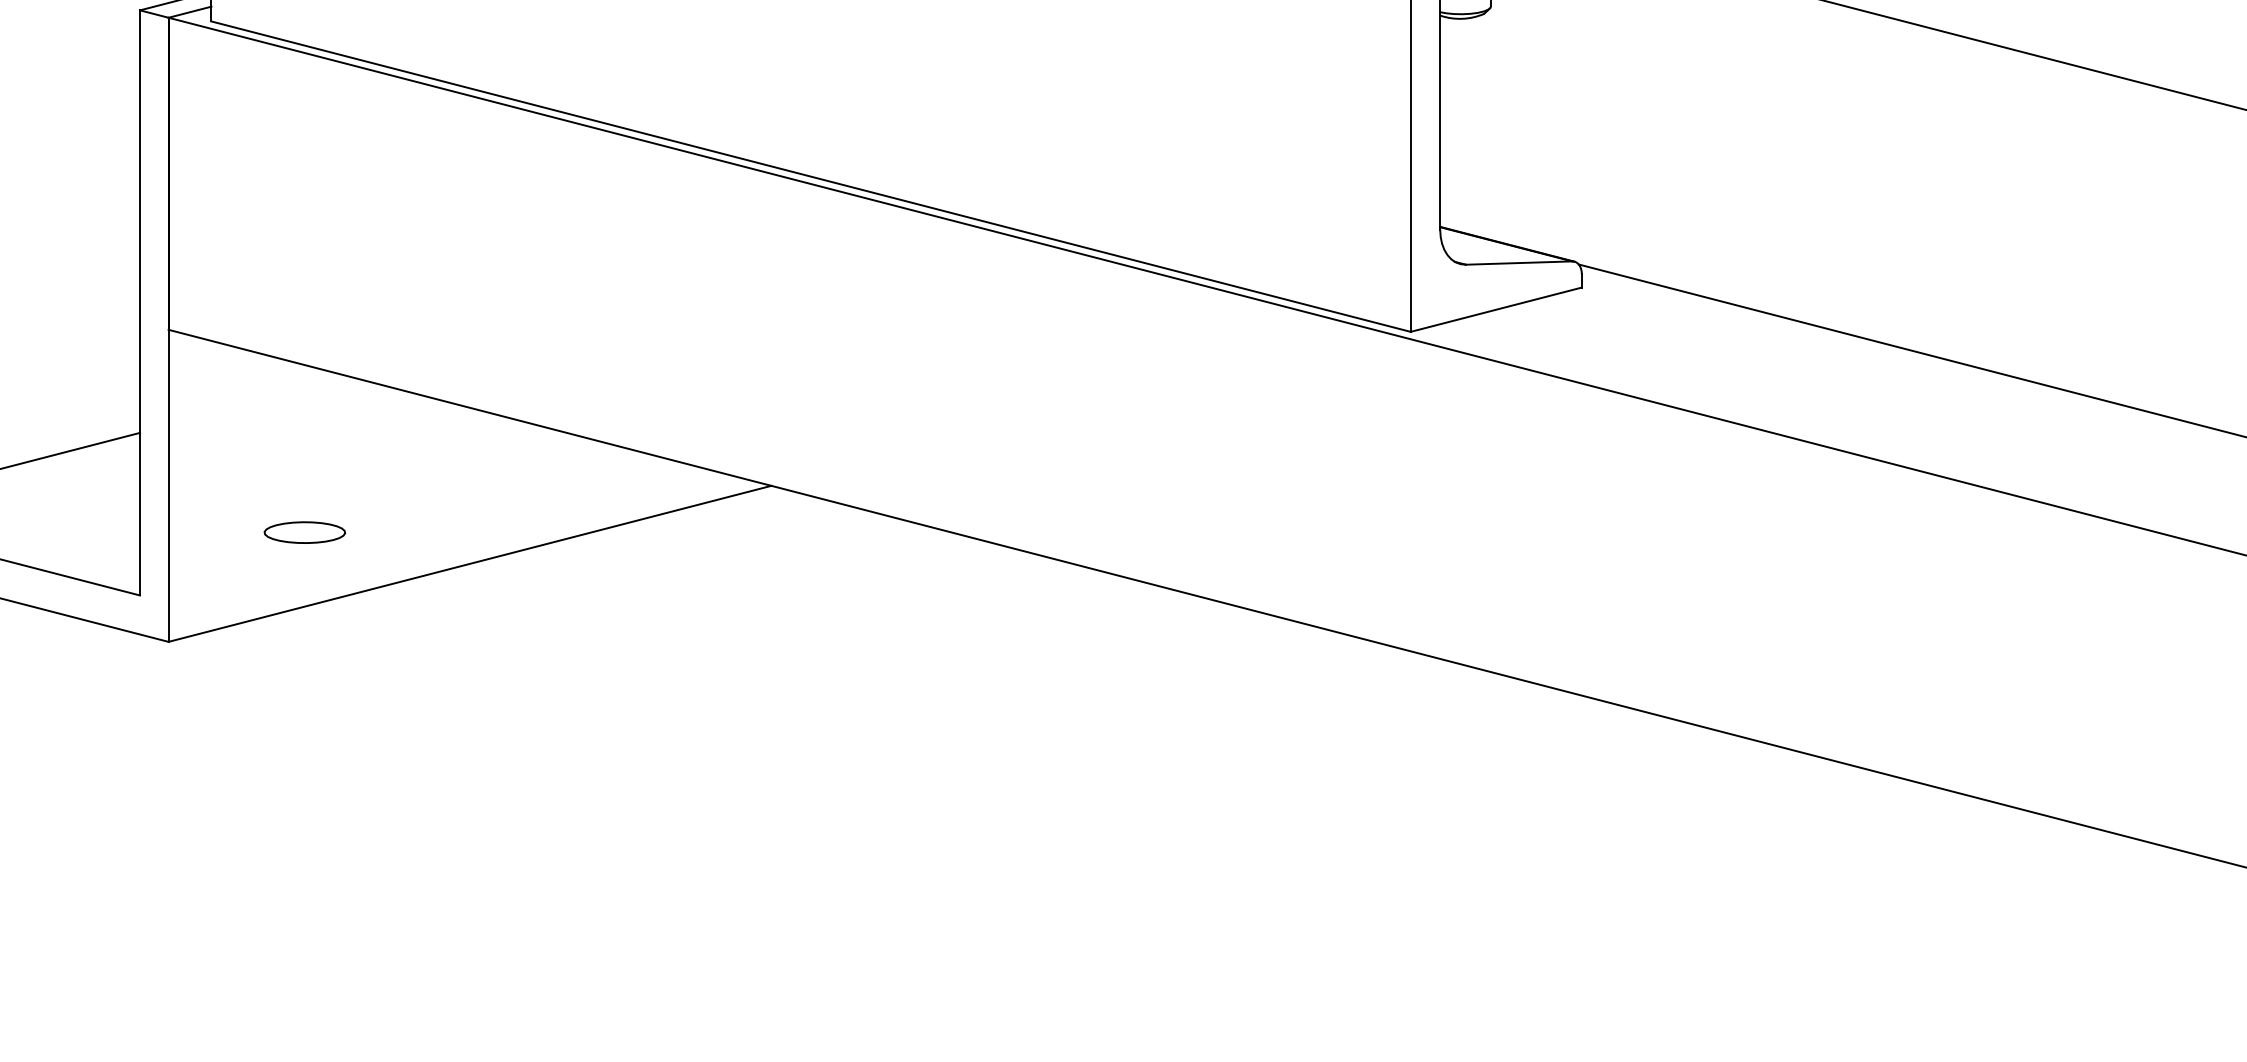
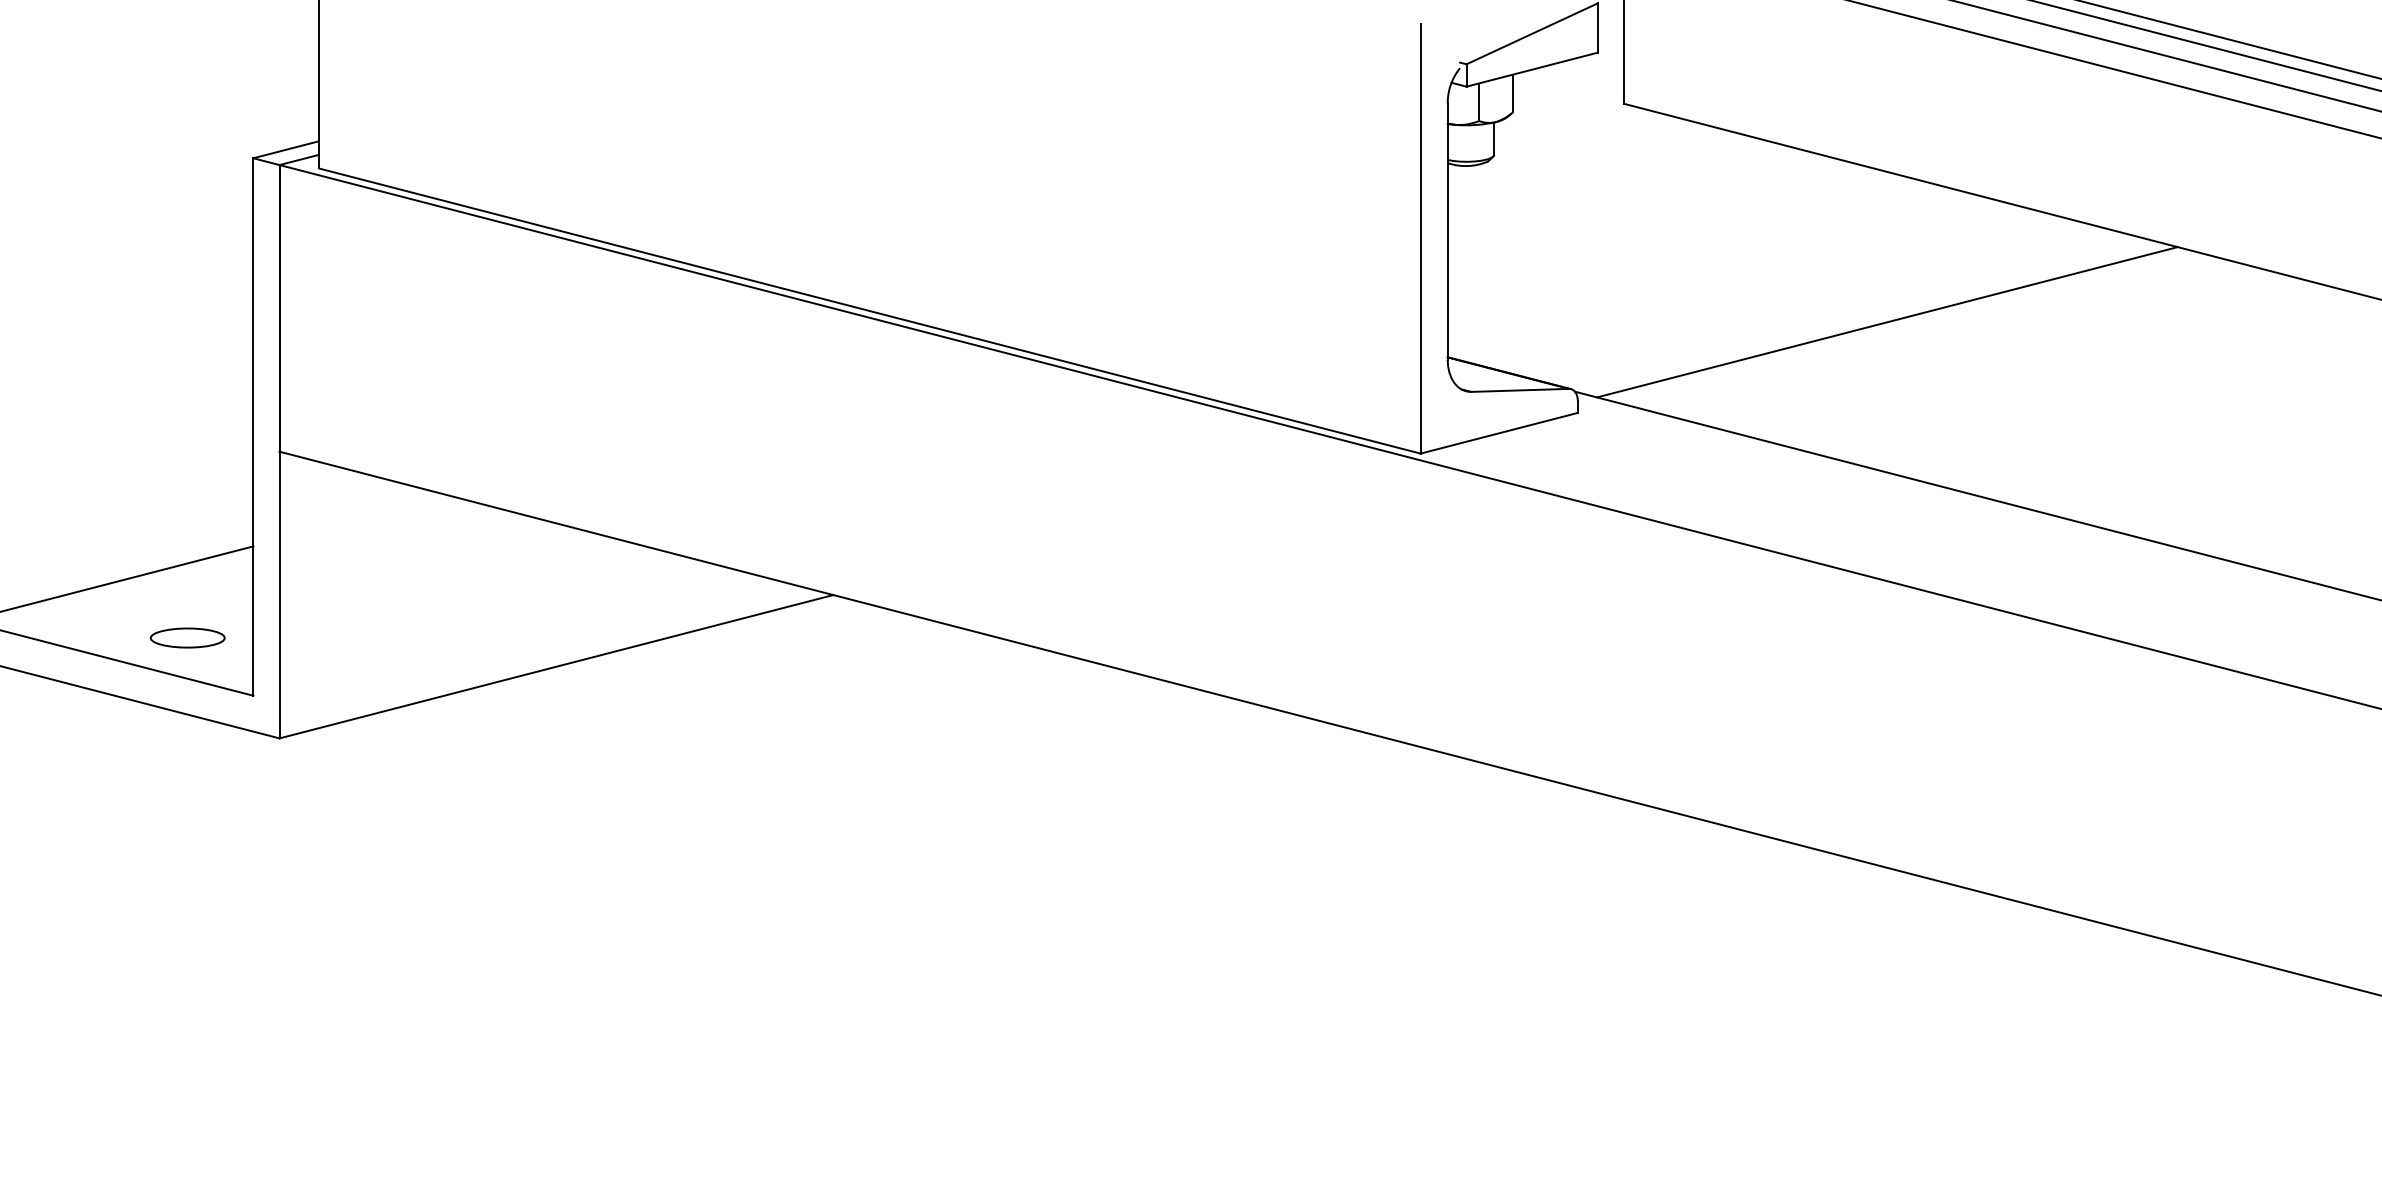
line: (1918, 189) -> (1887, 322), added
part: (304, 532) -> (187, 637), moved

